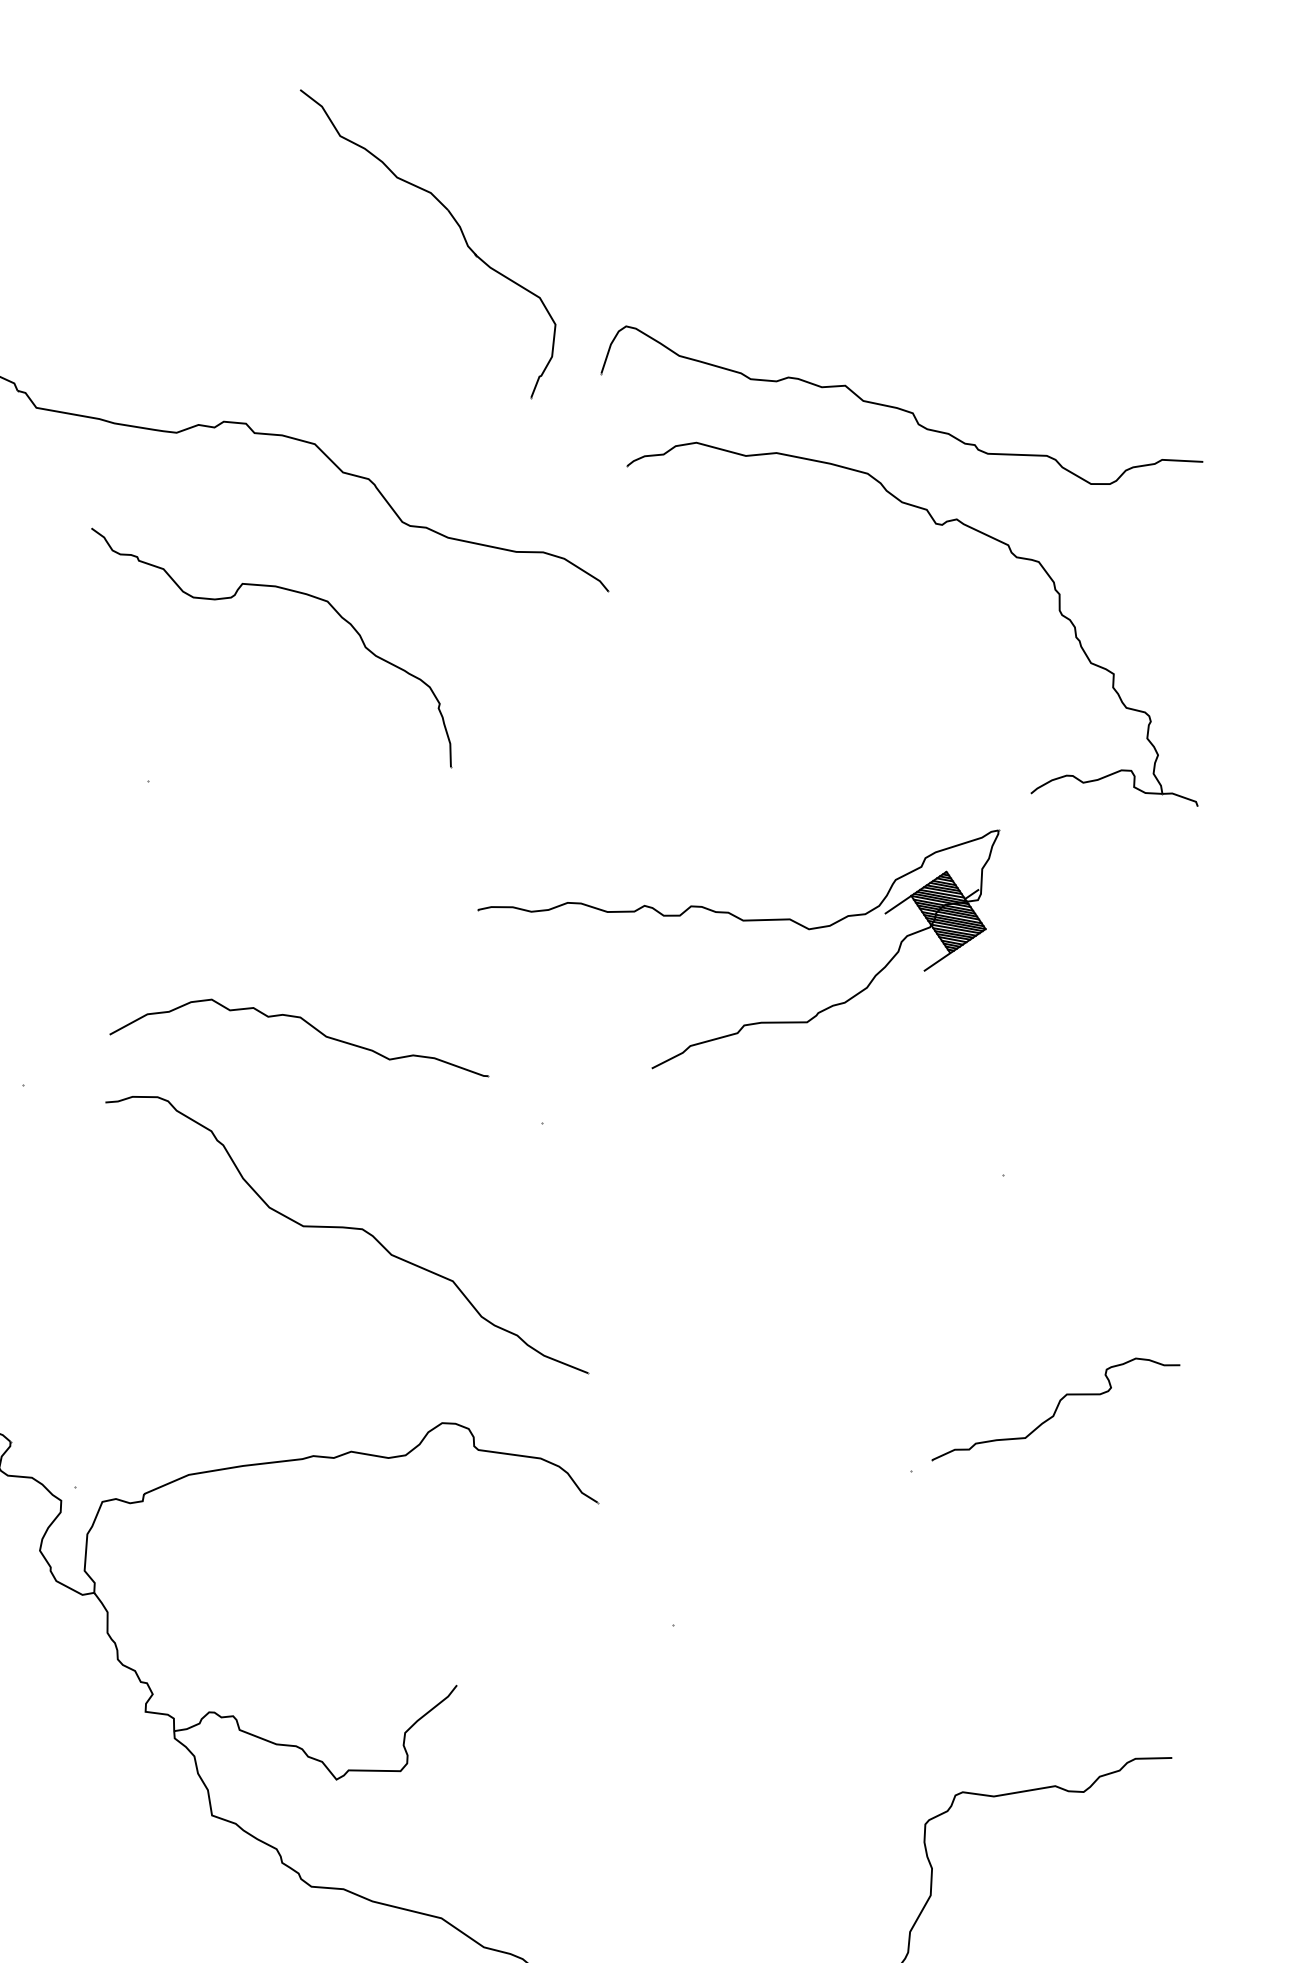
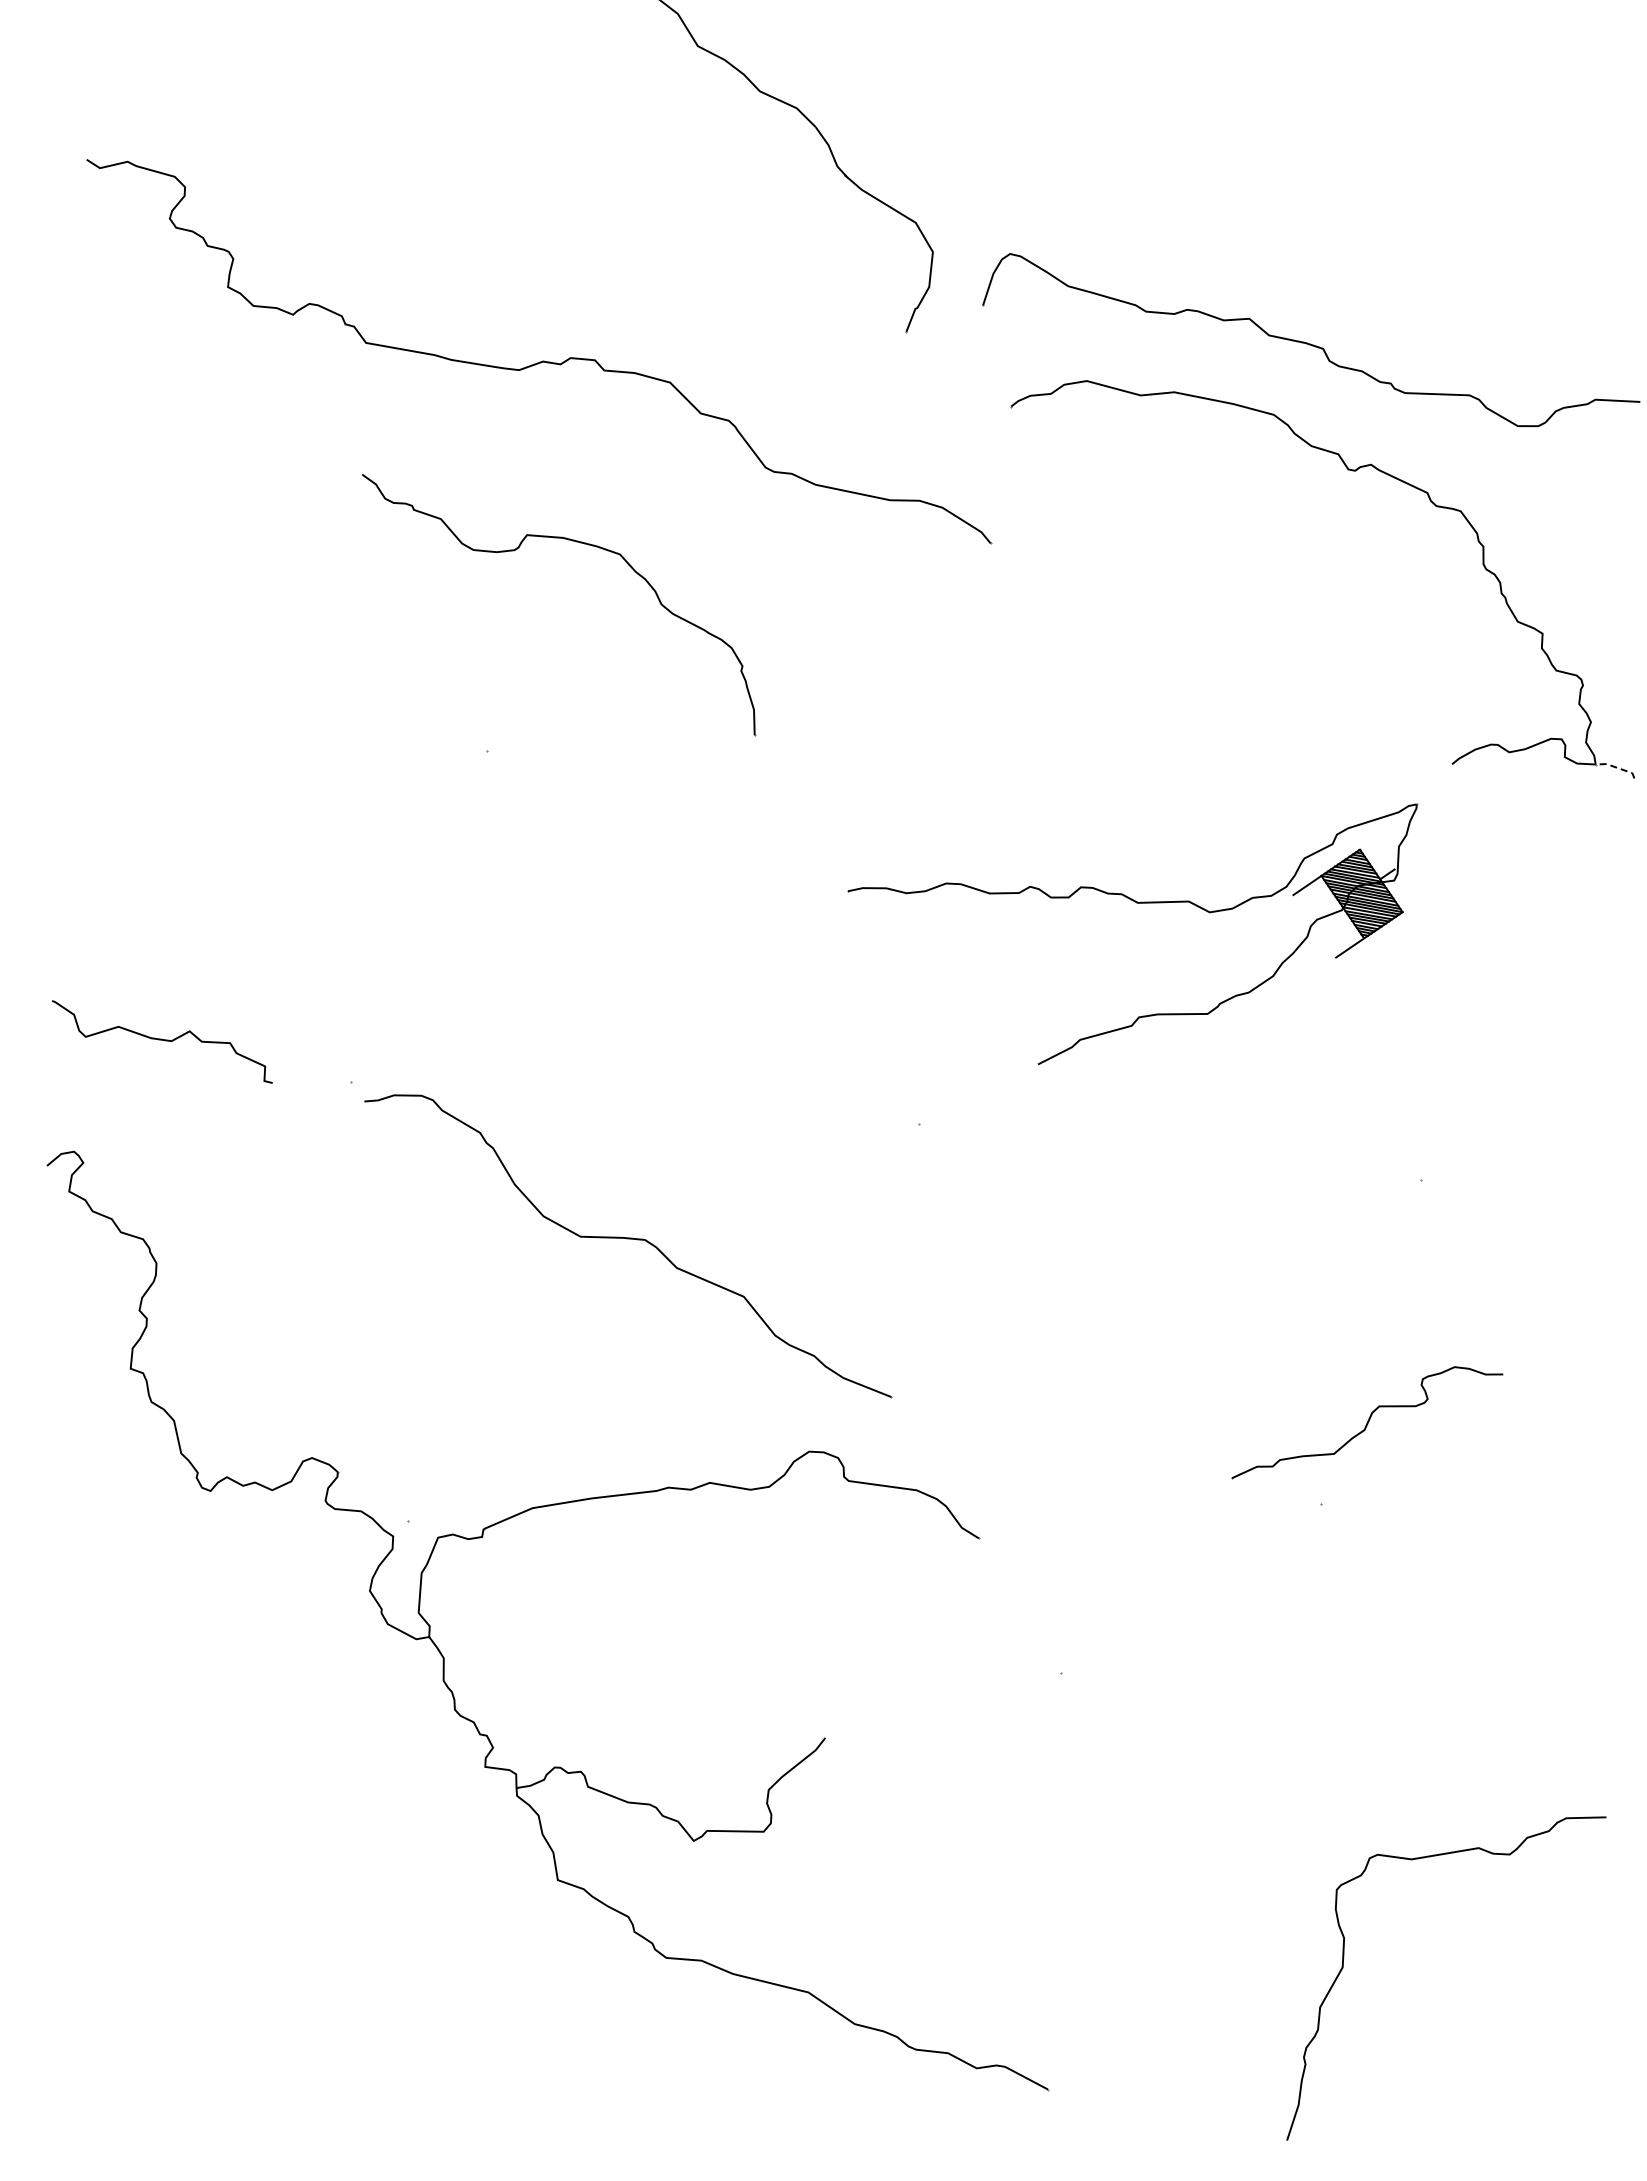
part: (287, 590) -> (576, 542), moved
line: (1181, 796) -> (1616, 767), solid -> dashed
part: (306, 1023) -> (661, 1015), removed
part: (347, 1228) -> (628, 1239), moved
part: (1056, 1409) -> (1367, 1422), moved

